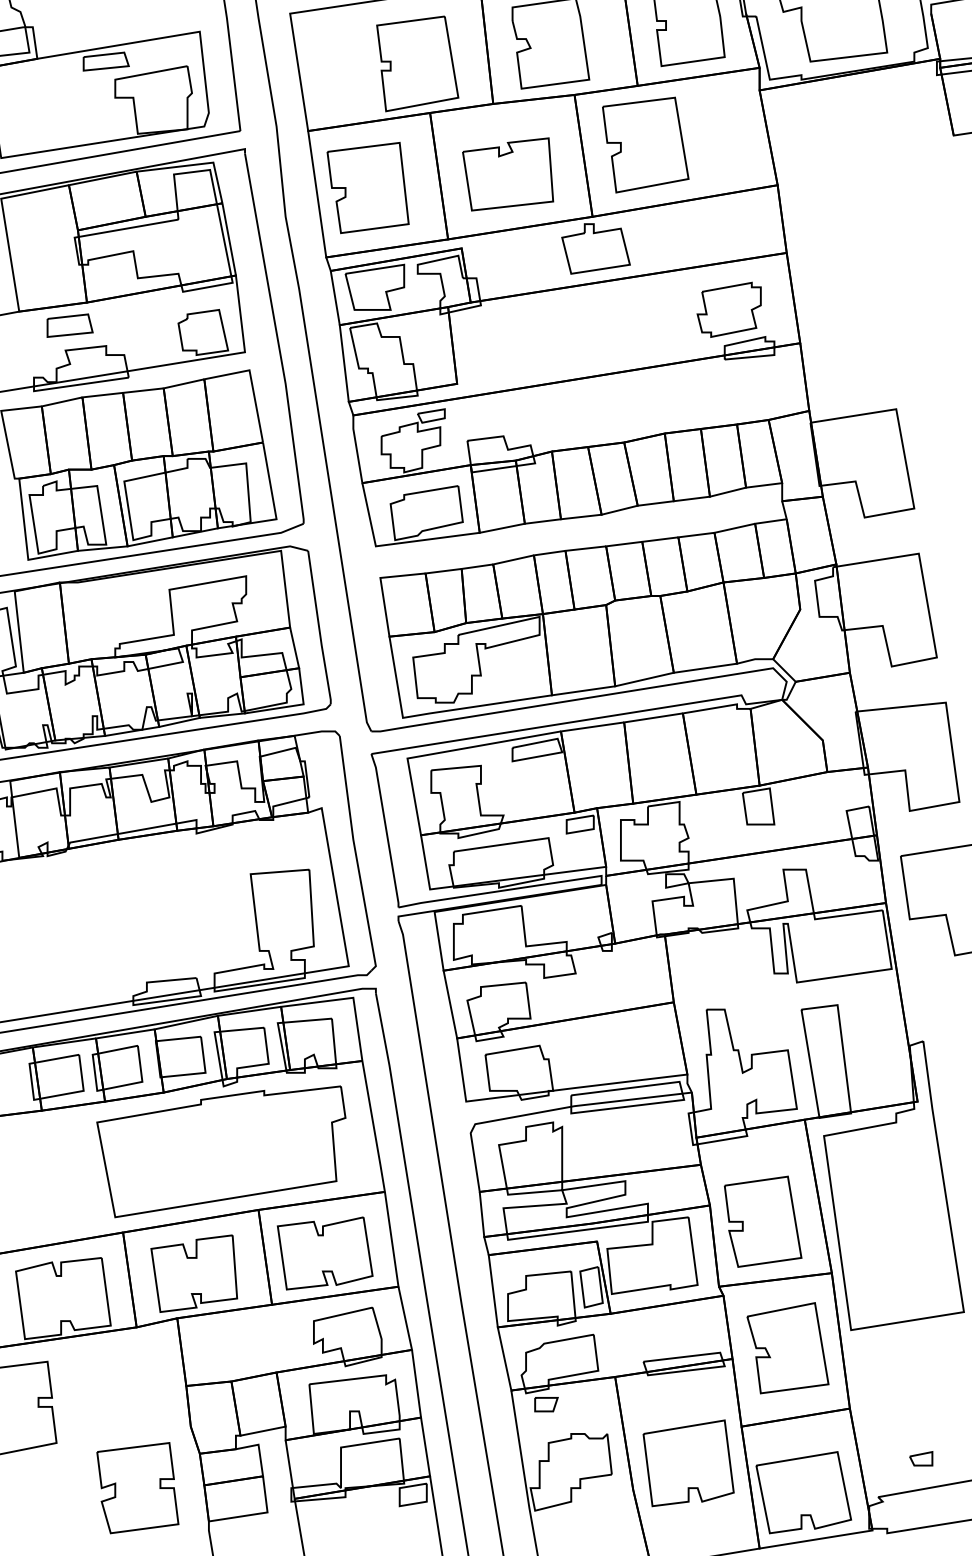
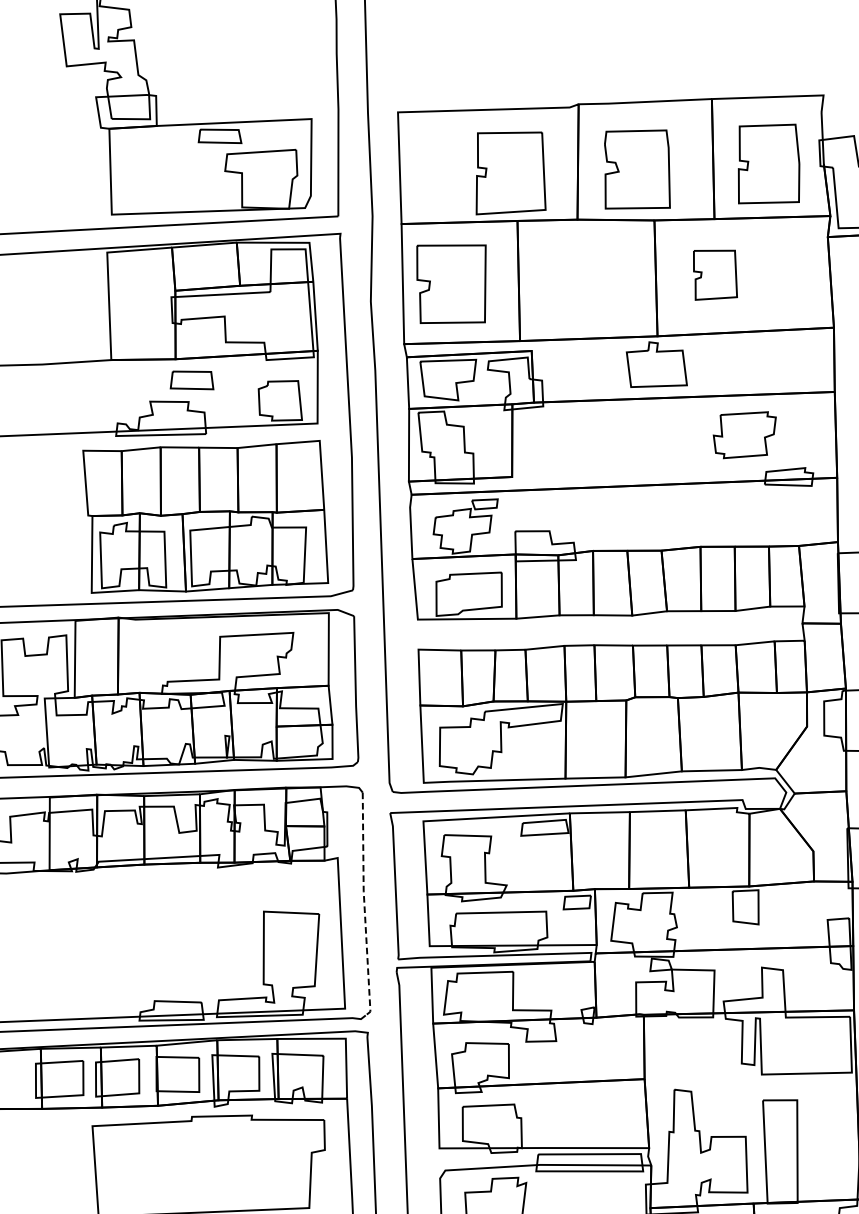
part: (645, 144) -> (715, 274), size x0.6
part: (508, 174) -> (583, 287), removed
part: (728, 309) -> (743, 434), moved
part: (69, 325) -> (192, 380), moved
line: (356, 855) -> (364, 906), solid -> dashed

